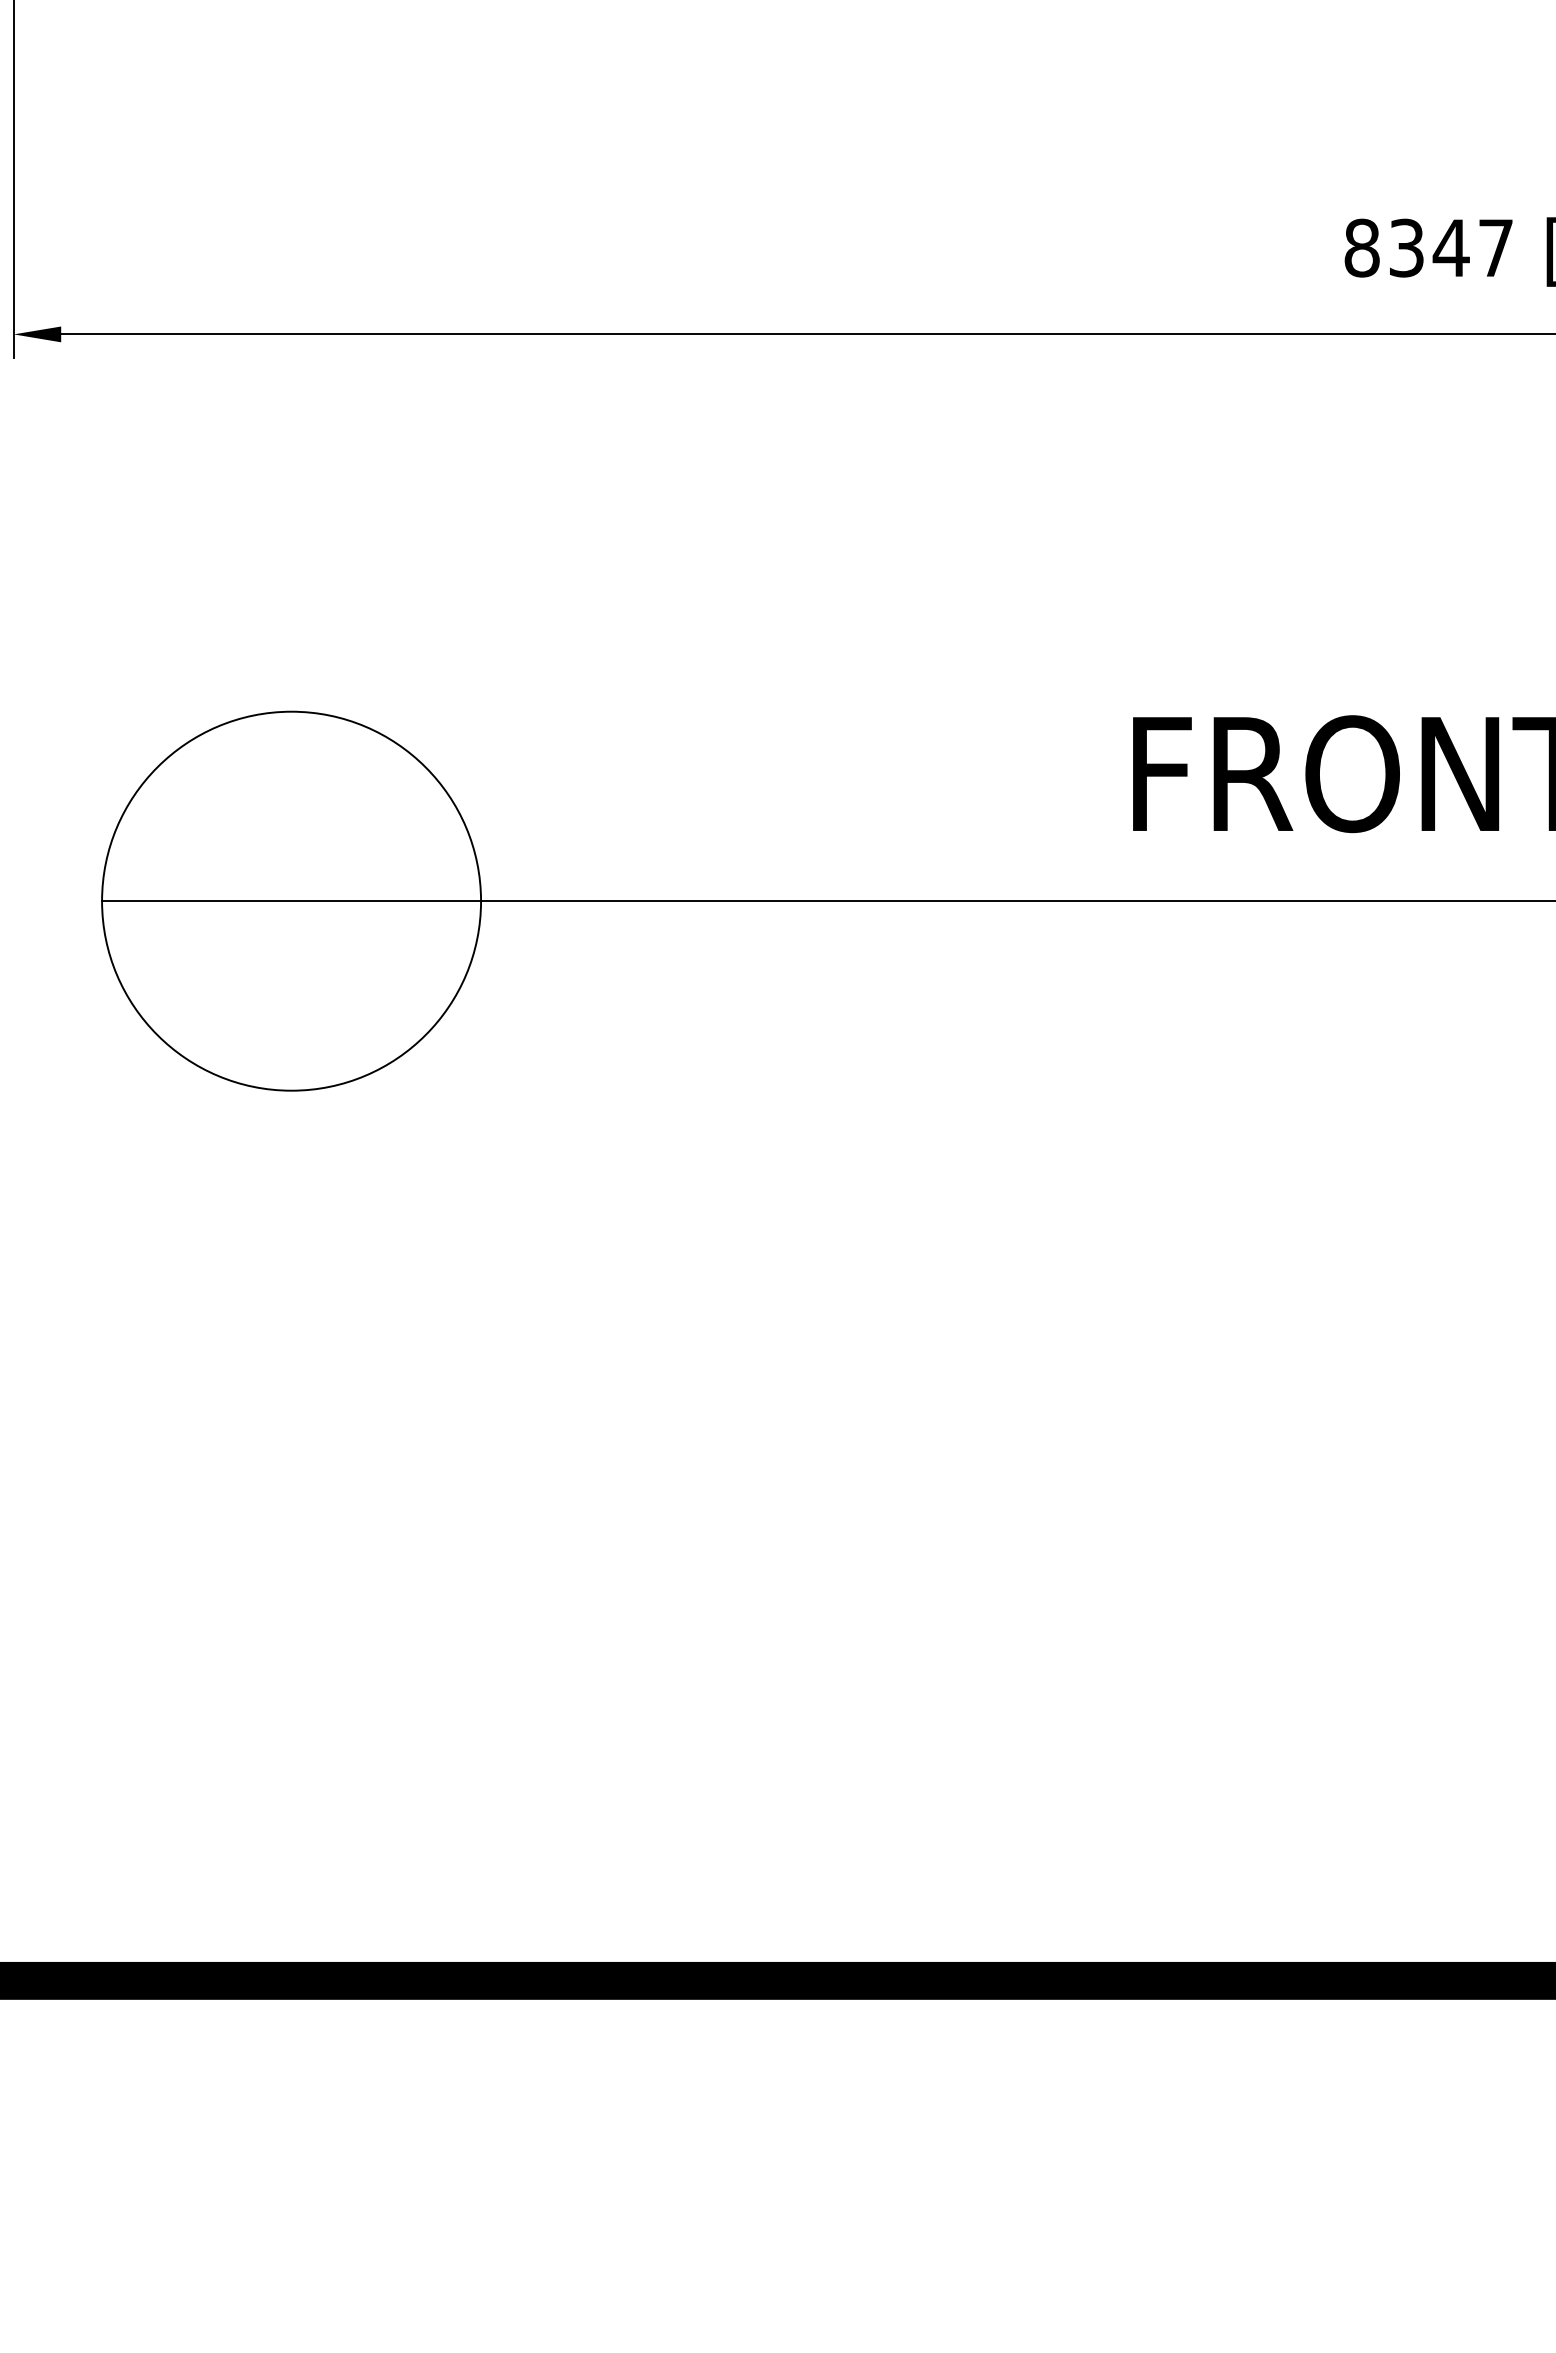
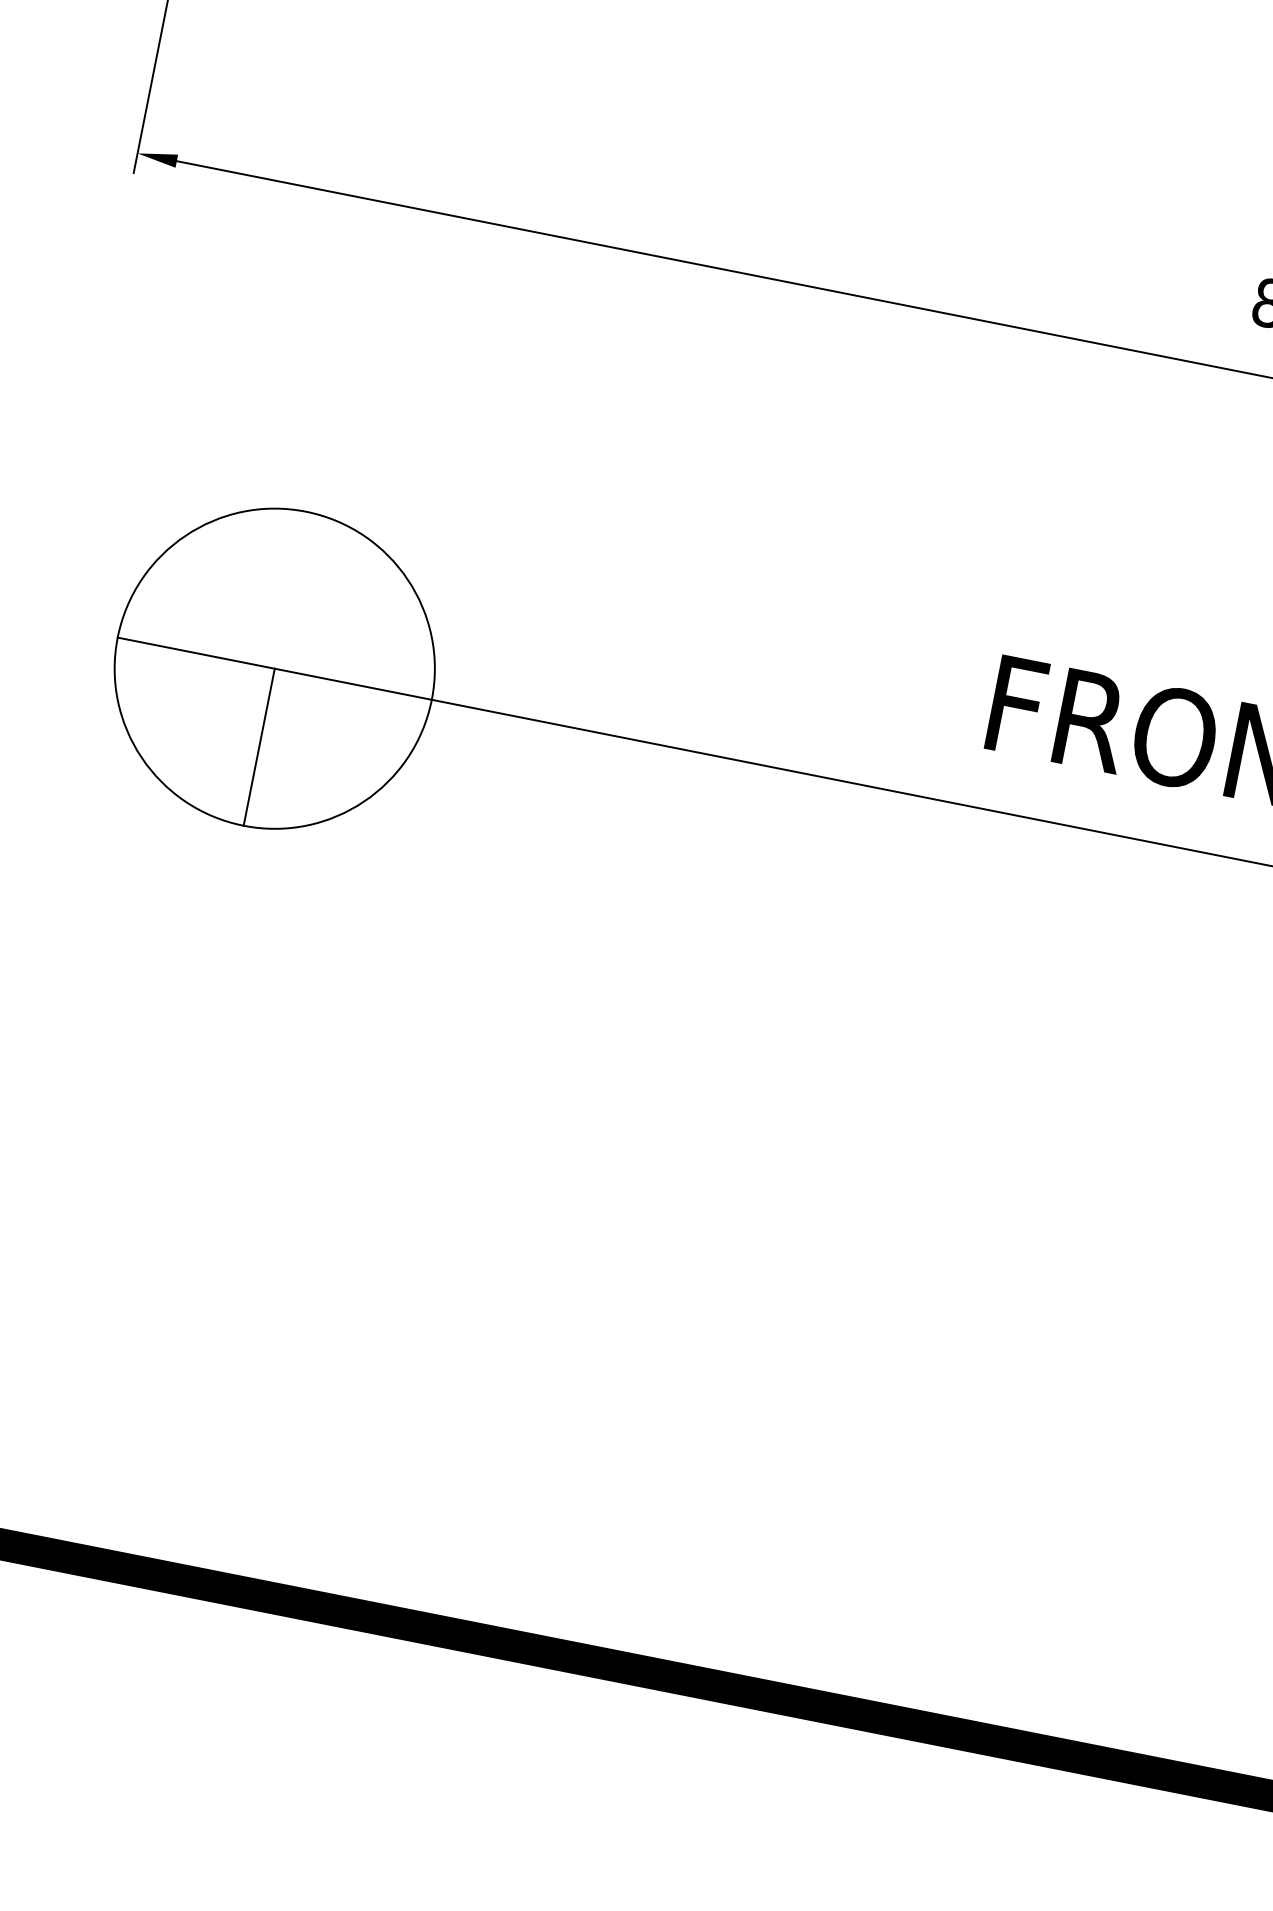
line: (291, 995) -> (259, 746), added

